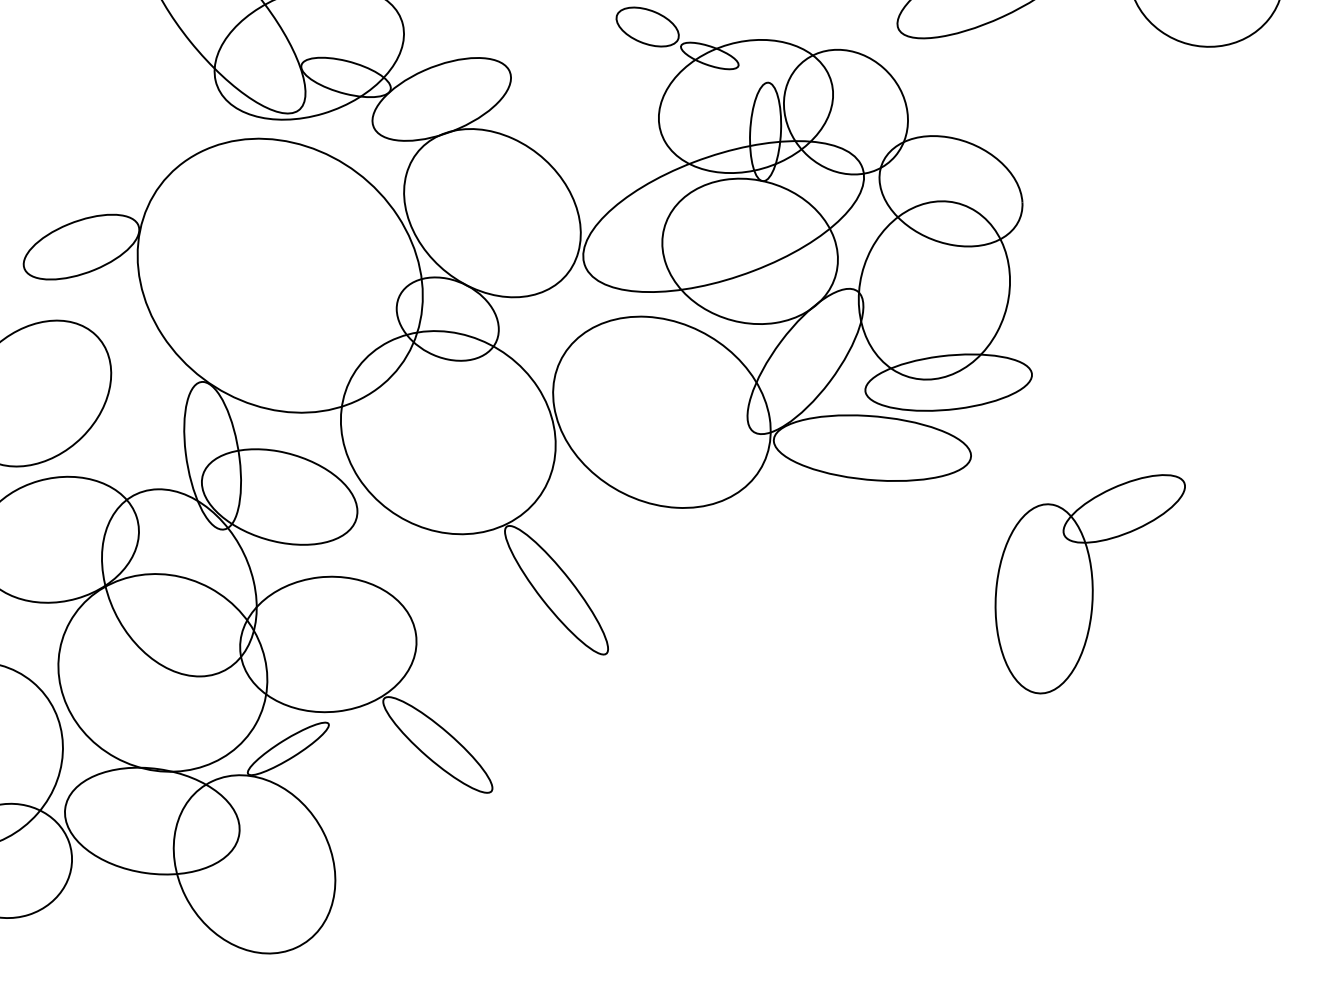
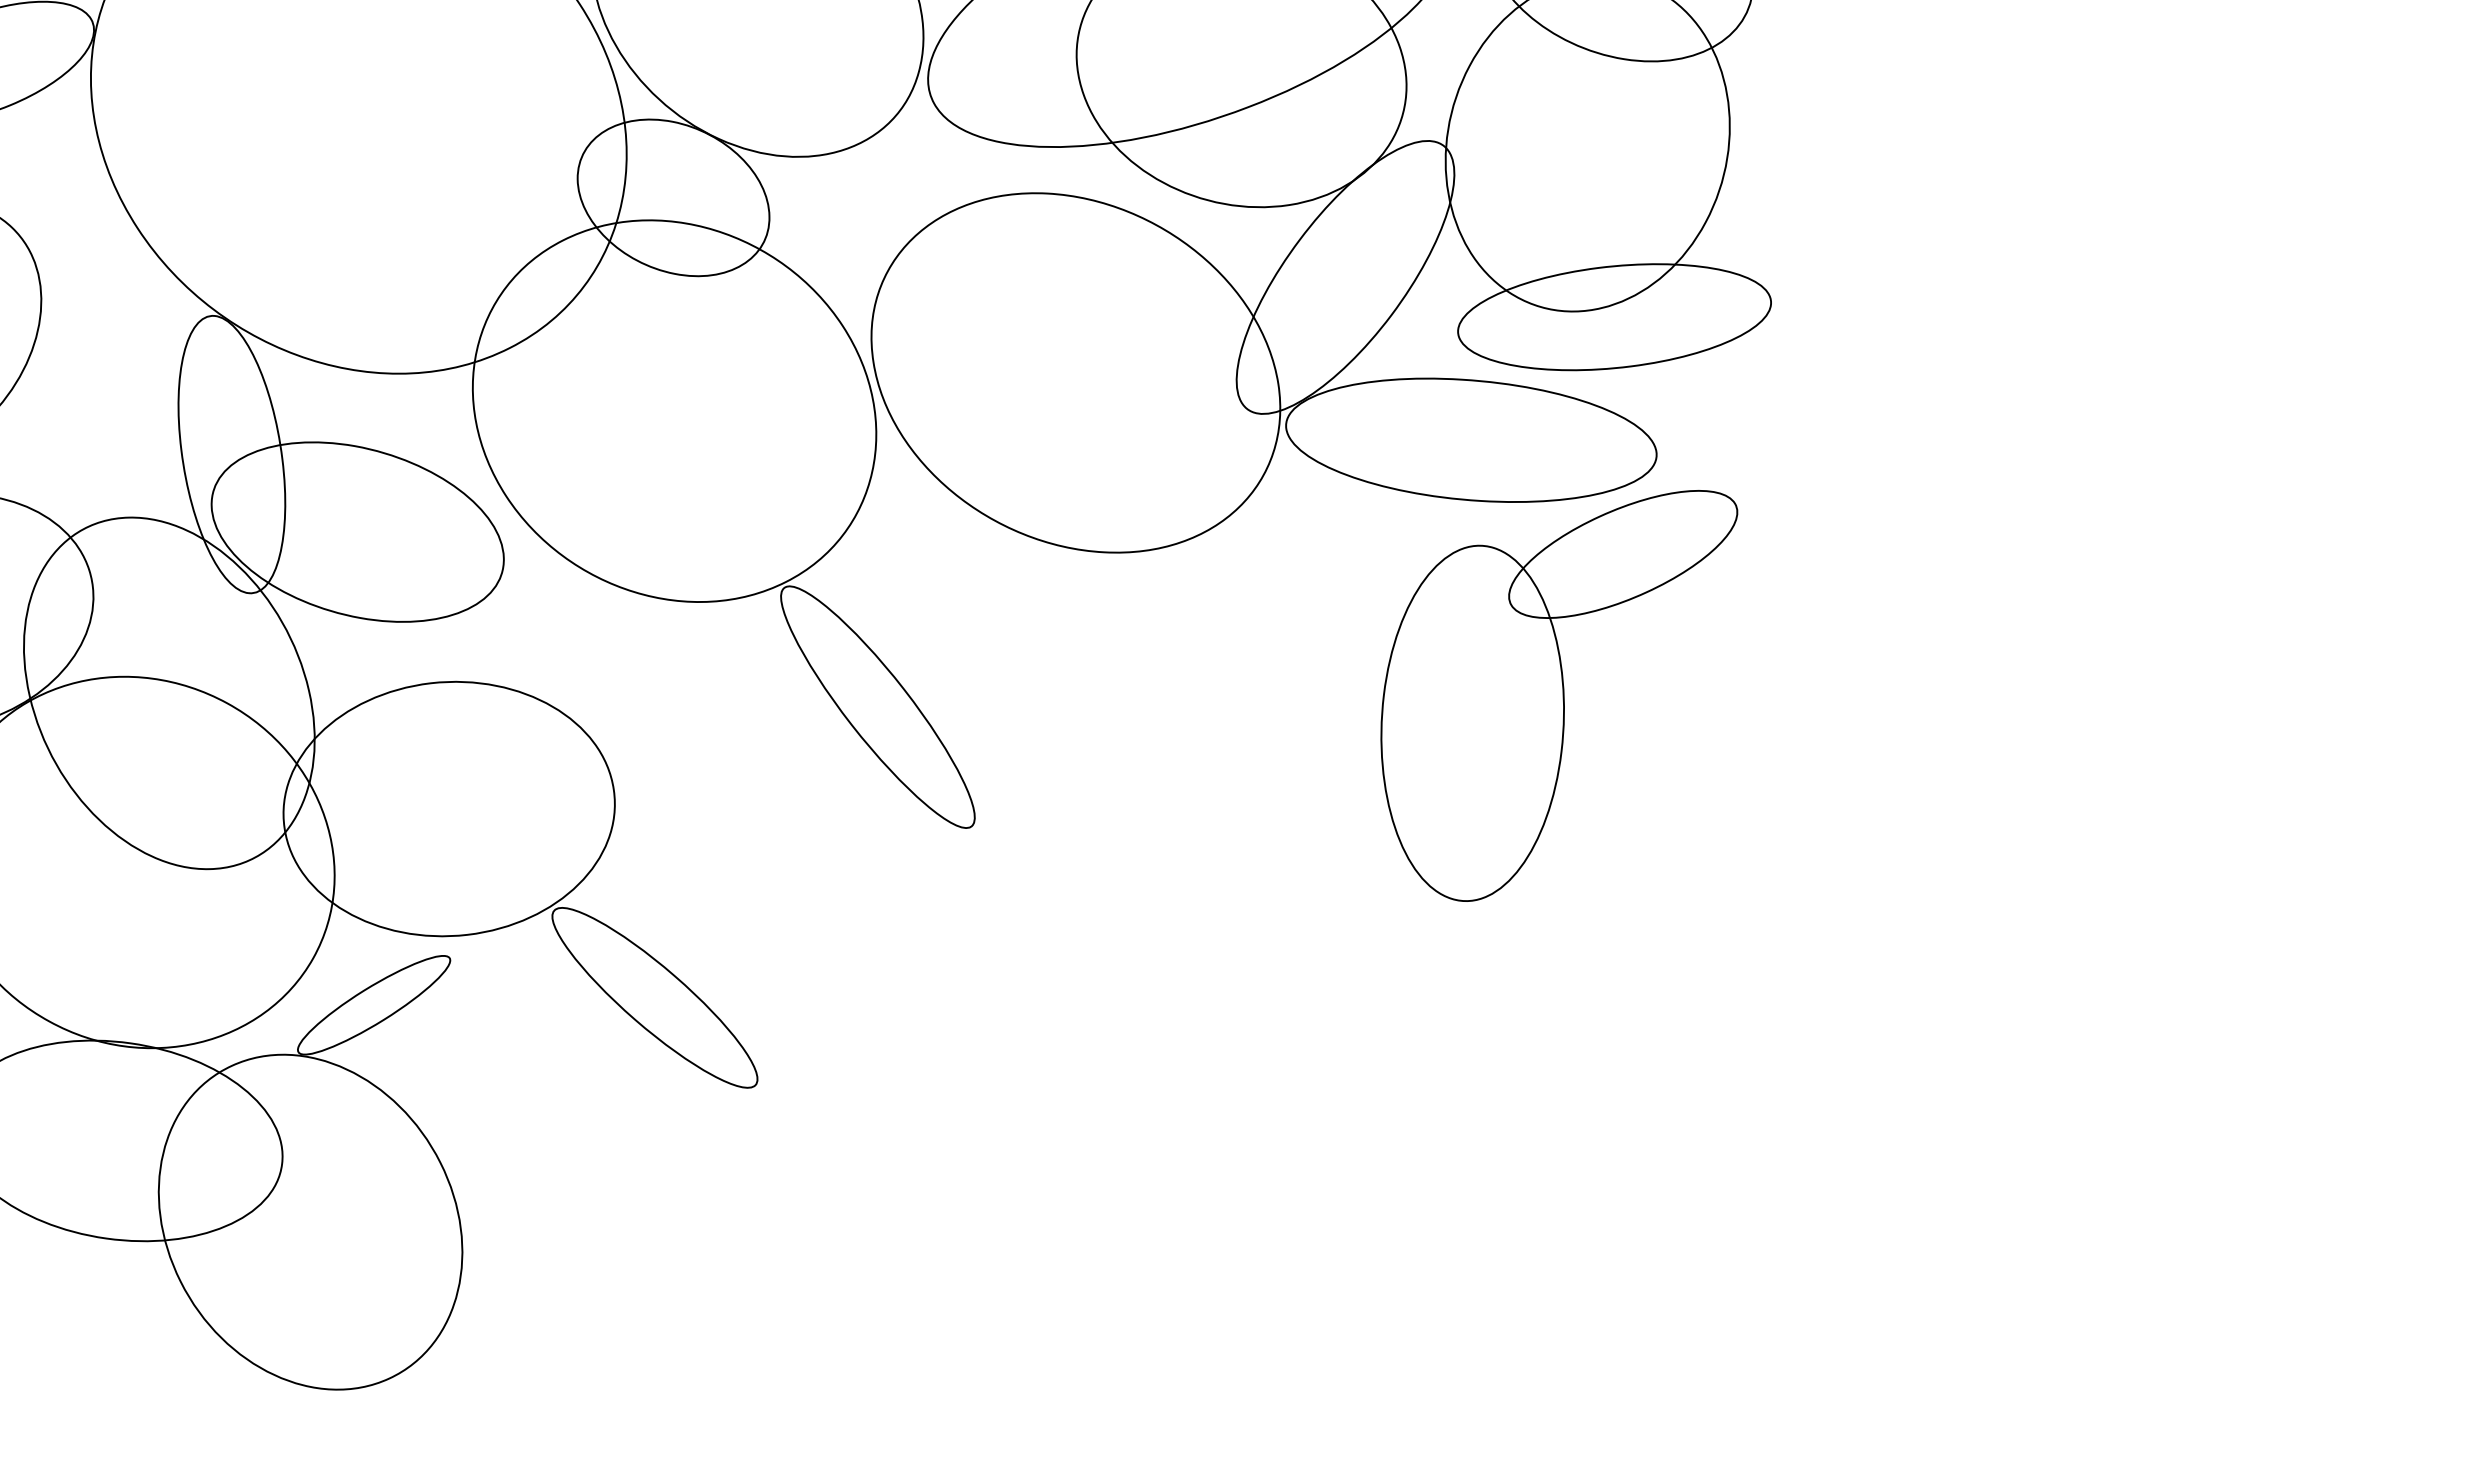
part: (1089, 584) -> (1557, 696), moved

